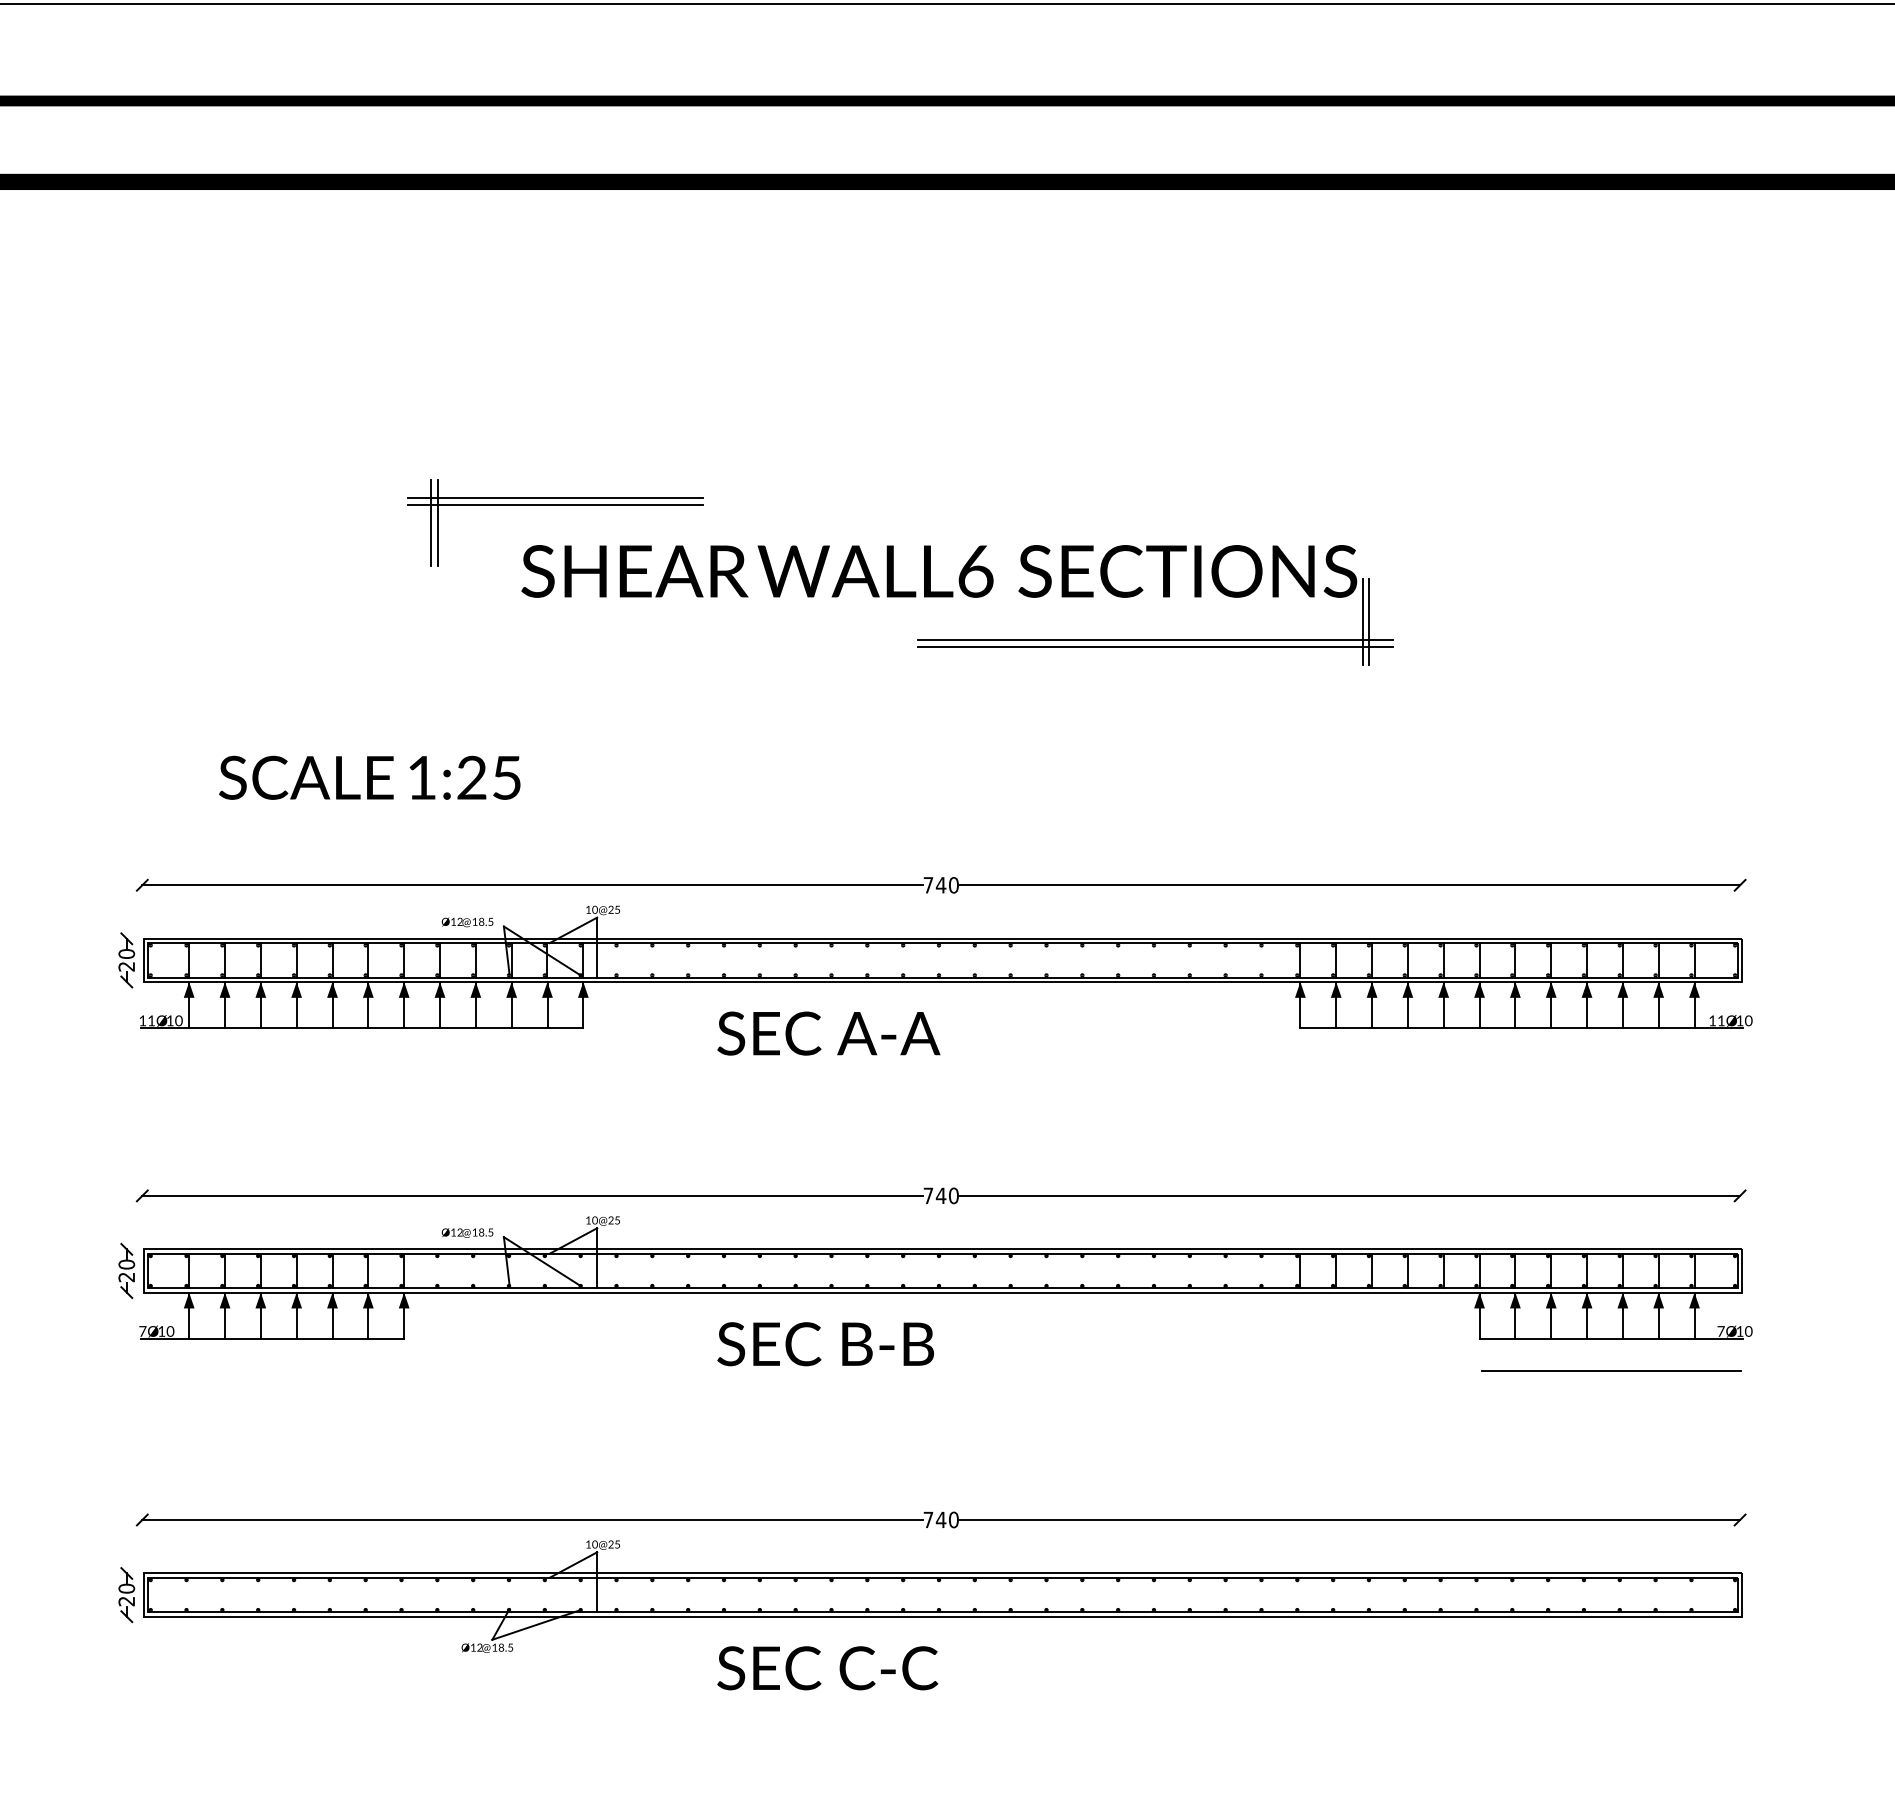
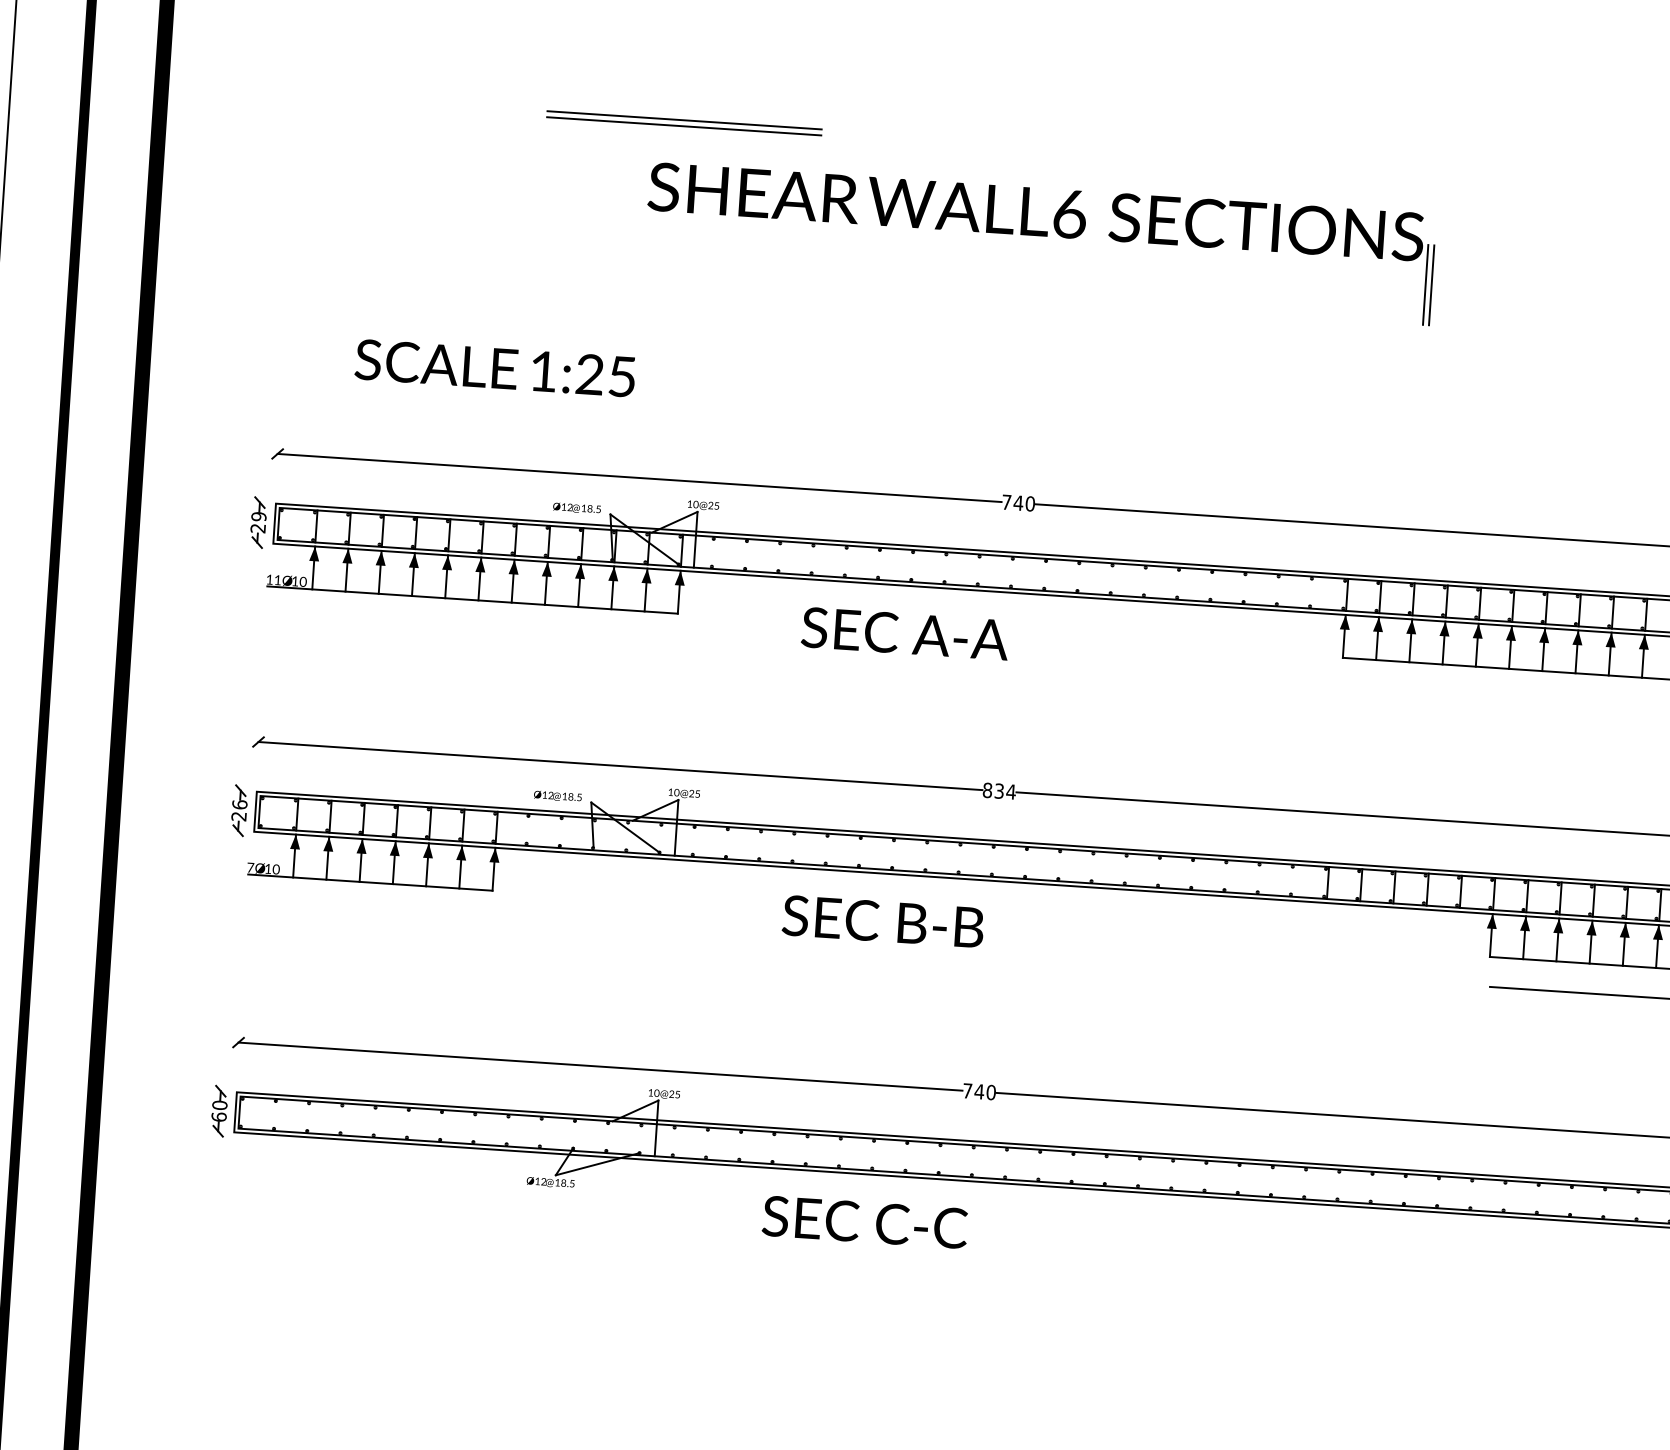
line: (431, 522) -> (568, 135), removed
line: (437, 522) -> (573, 135), removed
line: (1155, 640) -> (1232, 289), removed
line: (1155, 646) -> (1232, 294), removed
text: (126, 954) -> (258, 517), 20 -> 29
text: (941, 1195) -> (999, 790), 740 -> 834
text: (126, 1264) -> (239, 804), 20 -> 26
text: (126, 1601) -> (218, 1117), 20 -> 60

